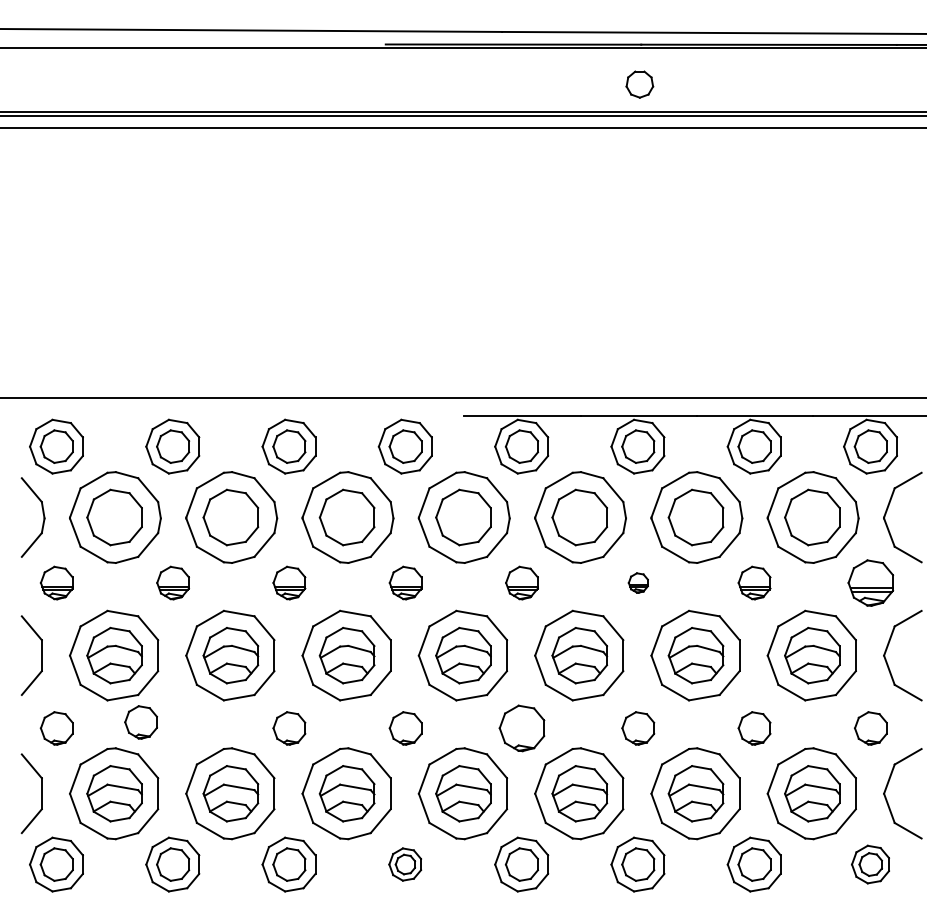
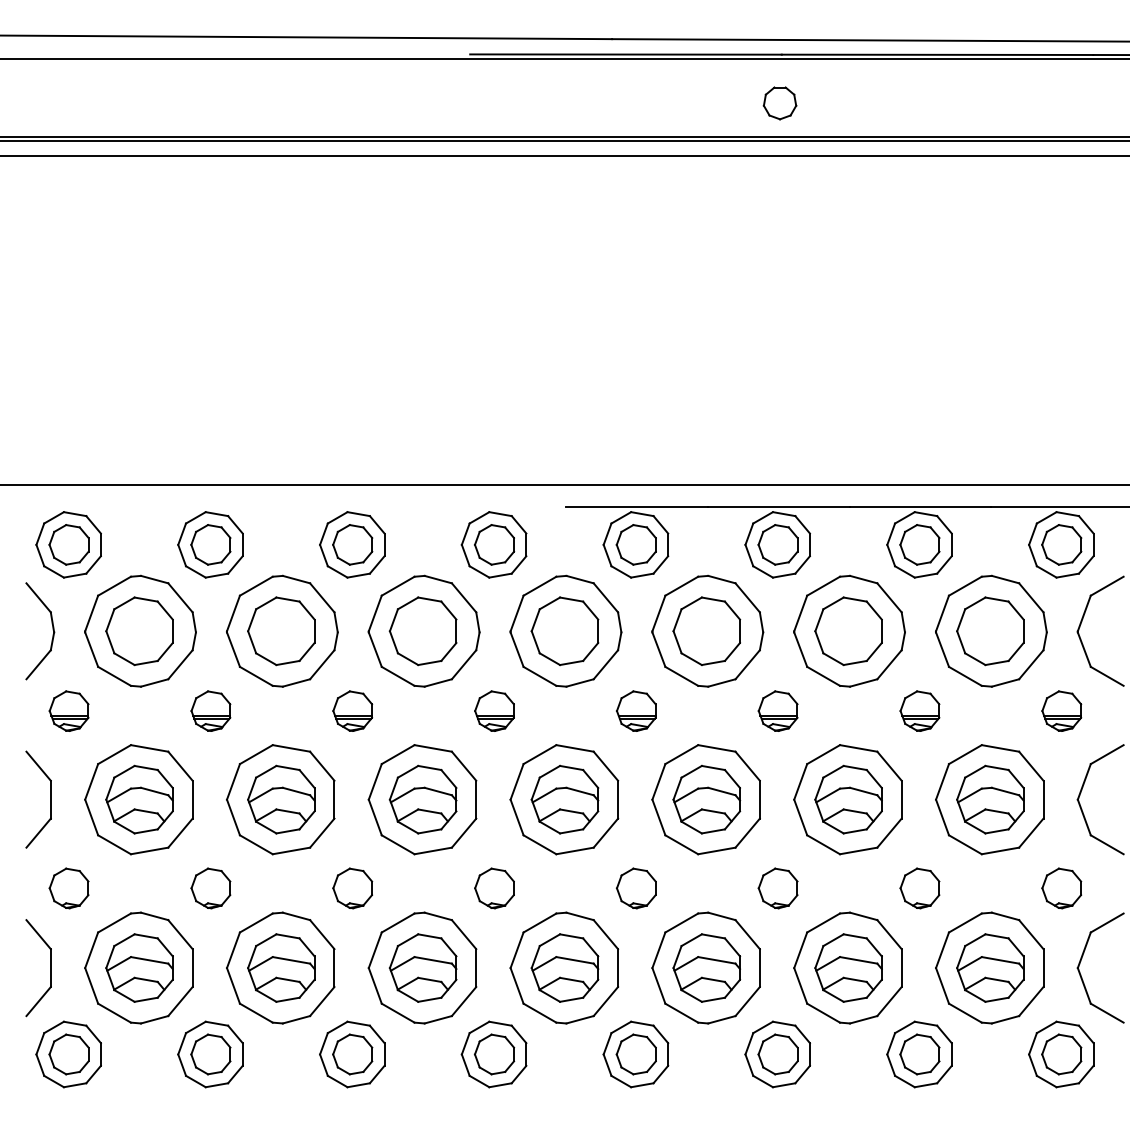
part: (638, 582) -> (778, 710), size x1.67
part: (870, 582) -> (1061, 710), size x0.71
part: (140, 722) -> (210, 888), moved
part: (521, 728) -> (635, 888), size x0.71
part: (404, 864) -> (493, 1054), size x1.67
part: (870, 864) -> (1061, 1054), size x1.43

